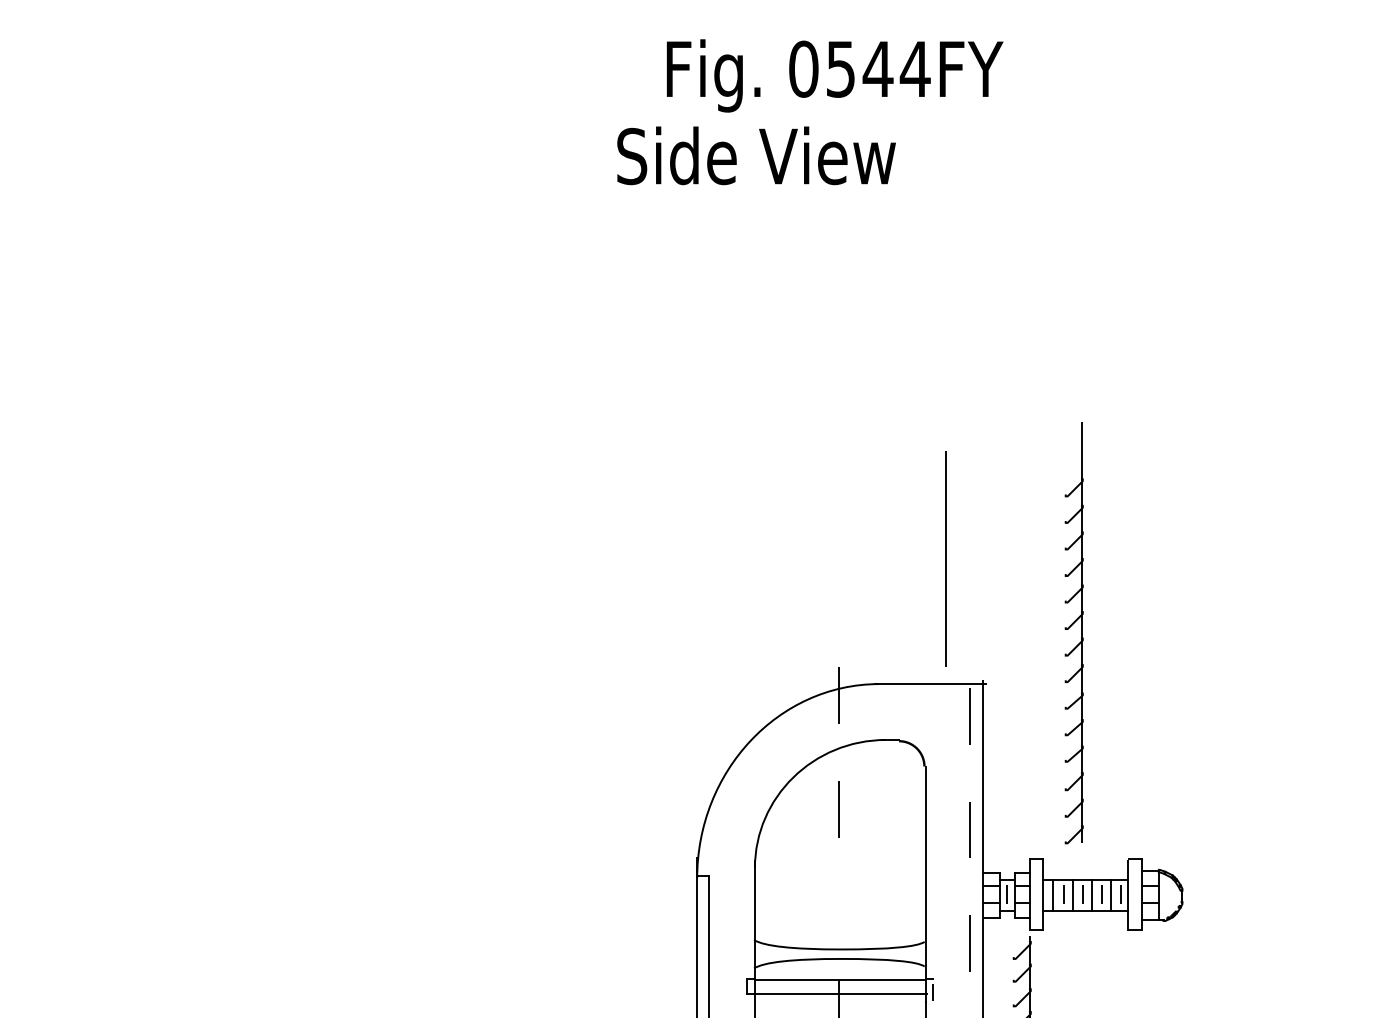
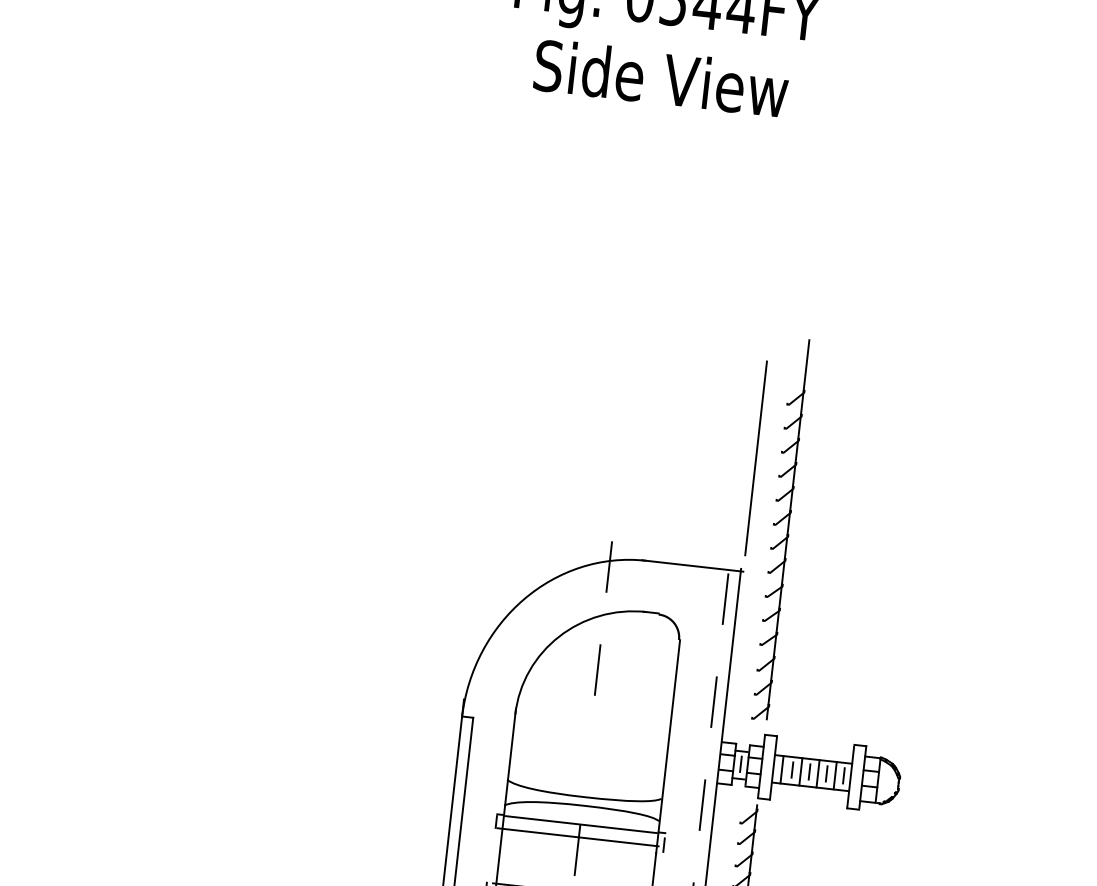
text: (756, 155) -> (661, 77), moved
line: (945, 558) -> (755, 457), moved
part: (1069, 628) -> (777, 524), moved

